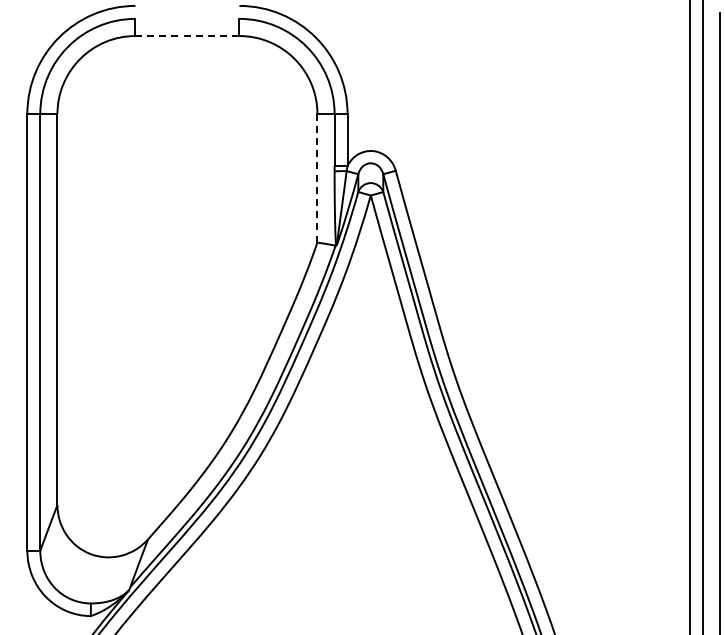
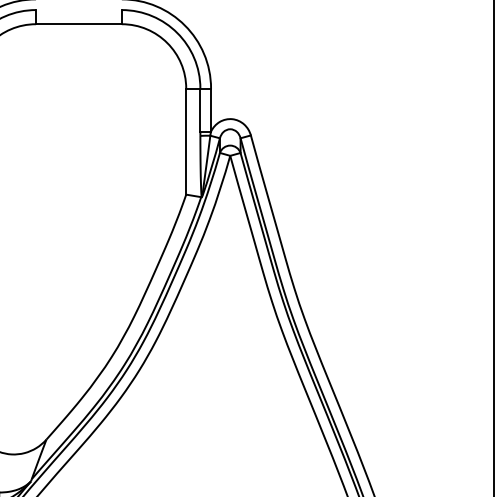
line: (187, 36) -> (78, 24), dashed -> solid
line: (317, 177) -> (186, 140), dashed -> solid

